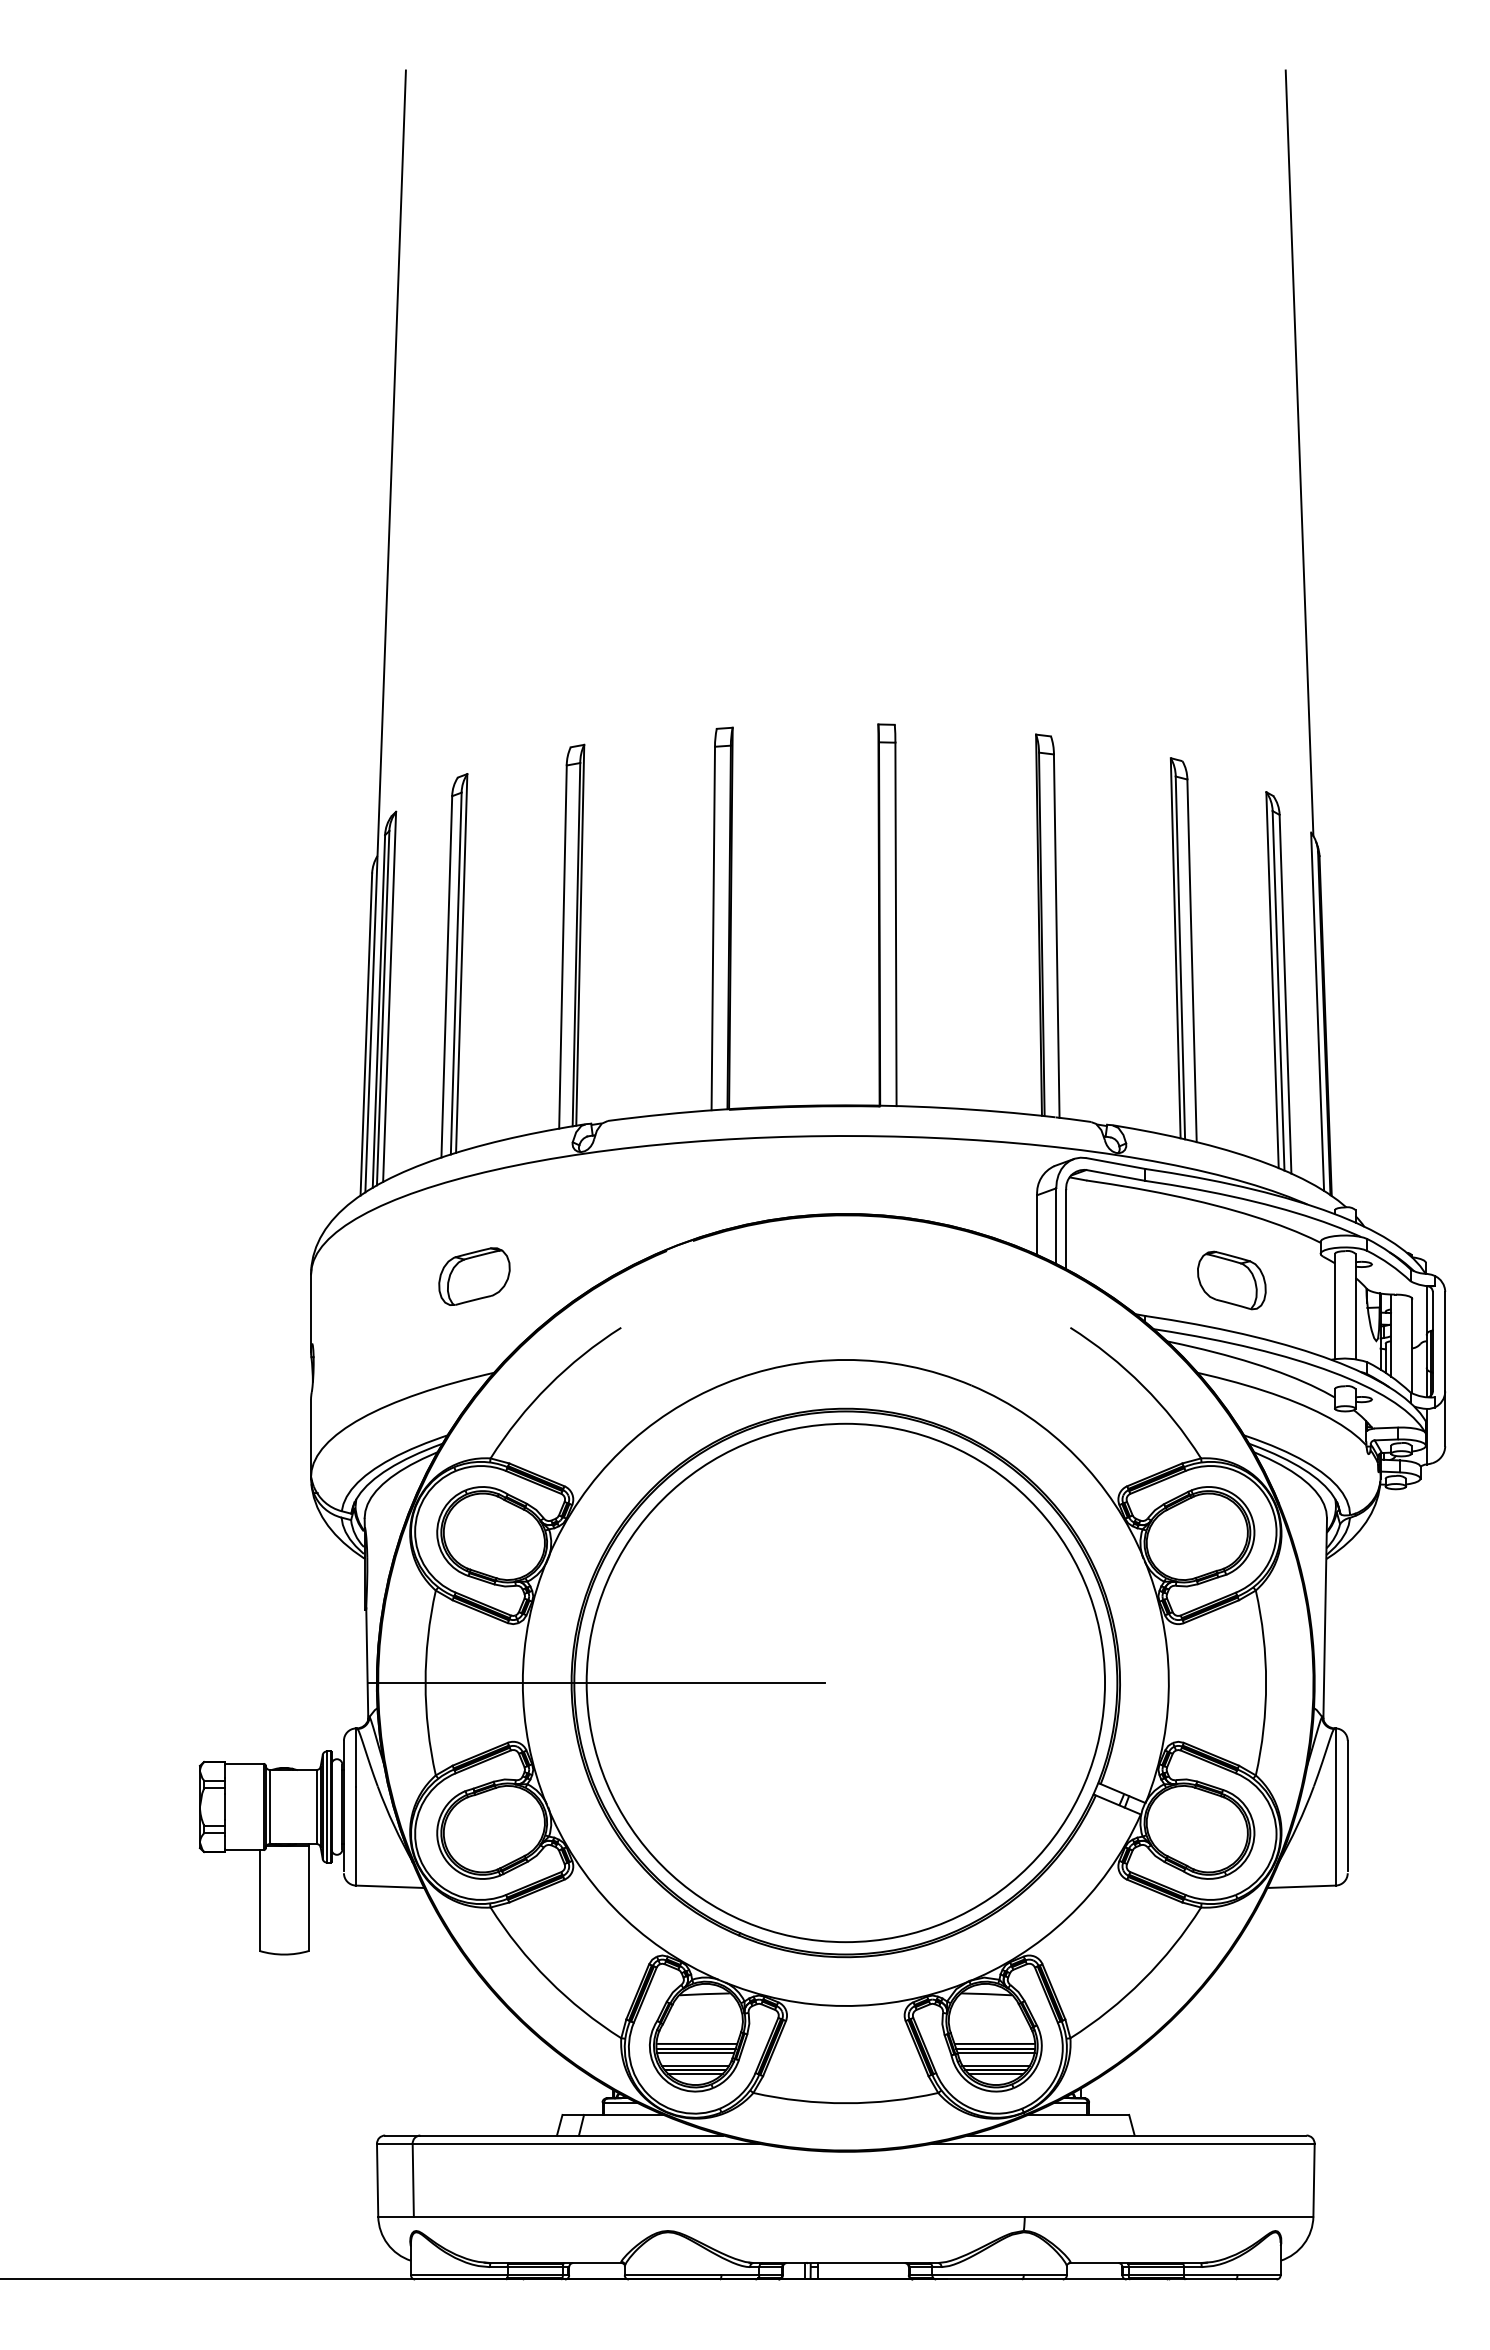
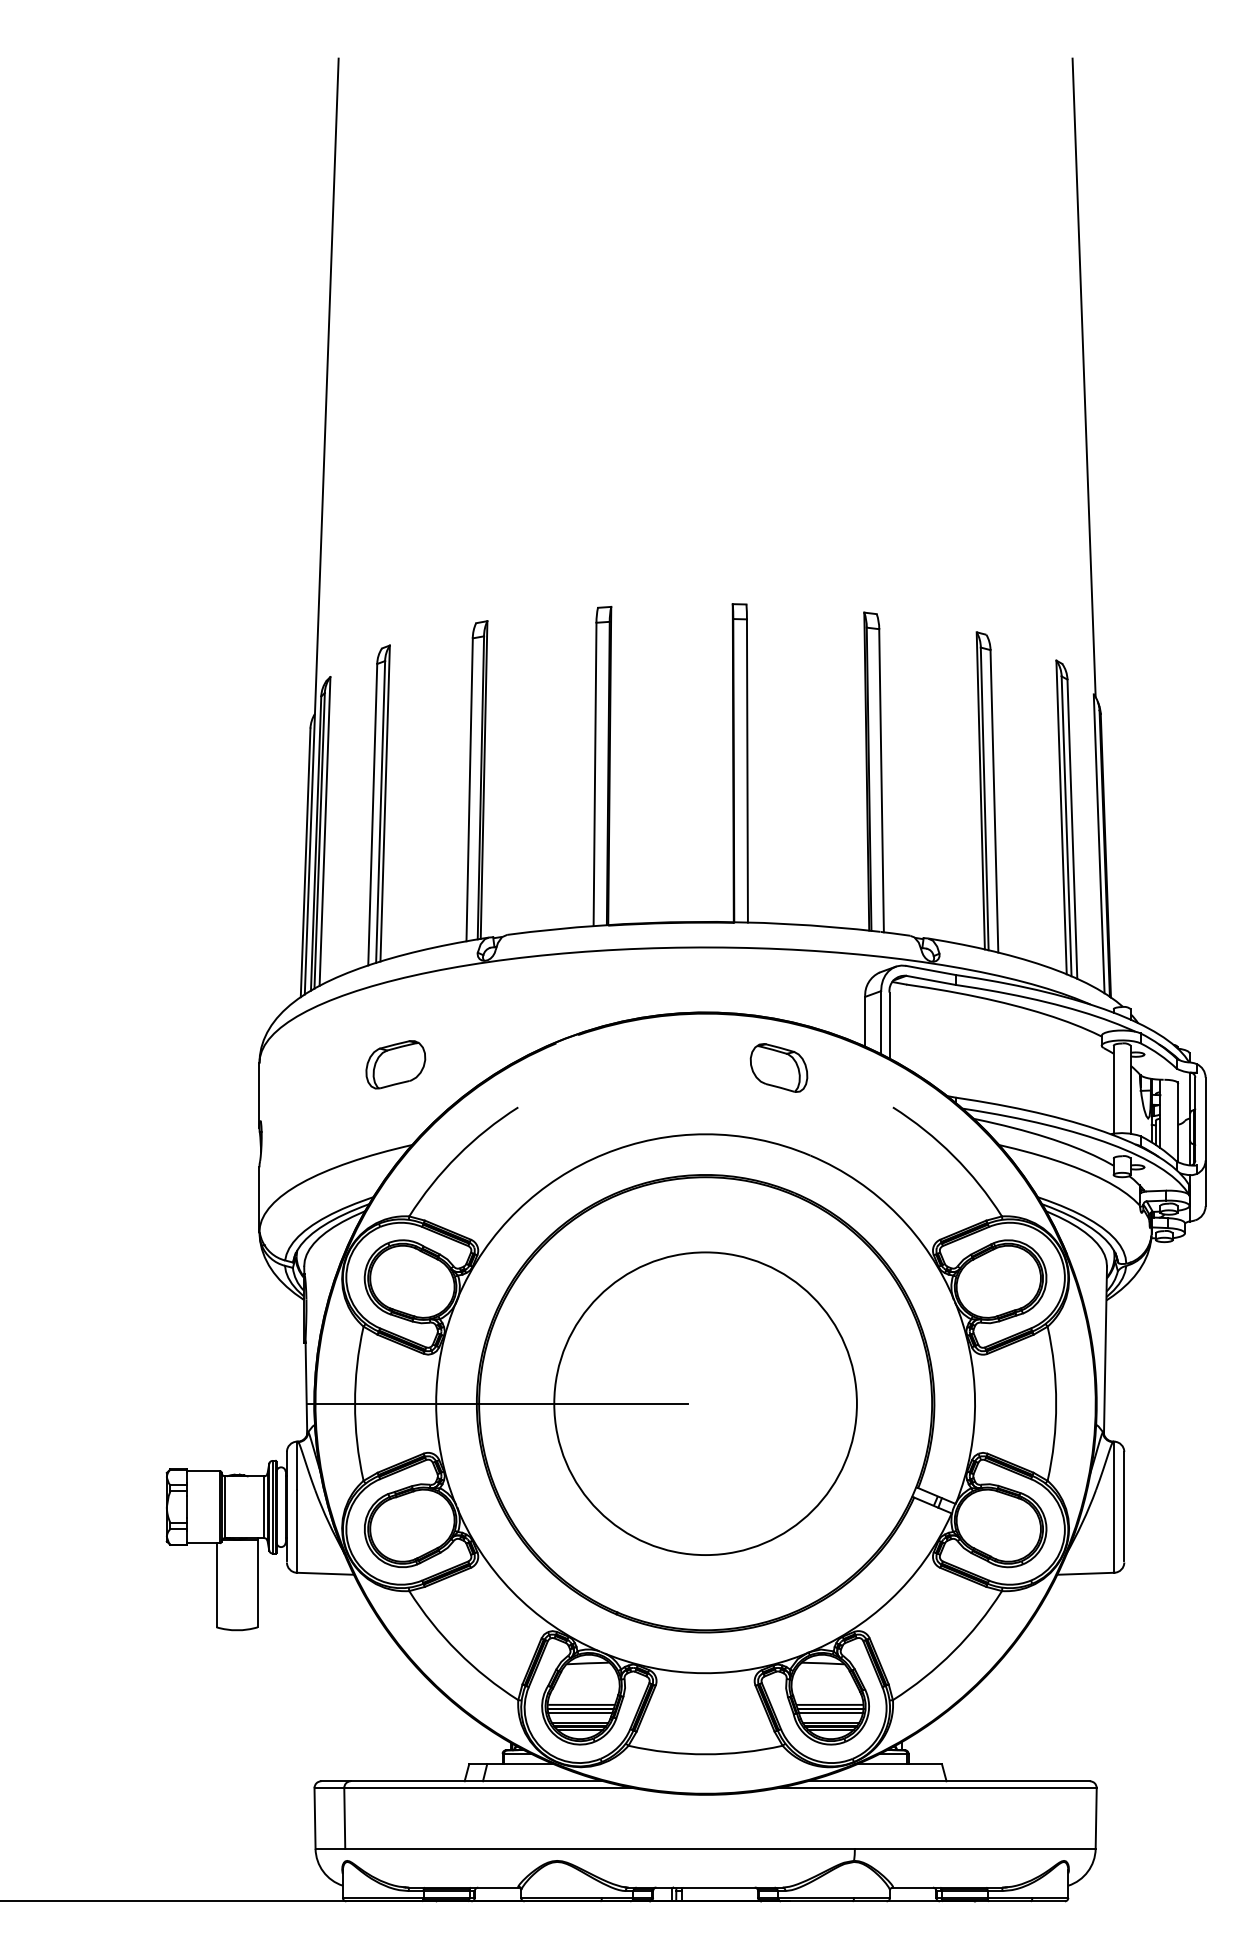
part: (1231, 1280) -> (778, 1068), moved
circle: (845, 1682) -> (705, 1403), size x0.7

